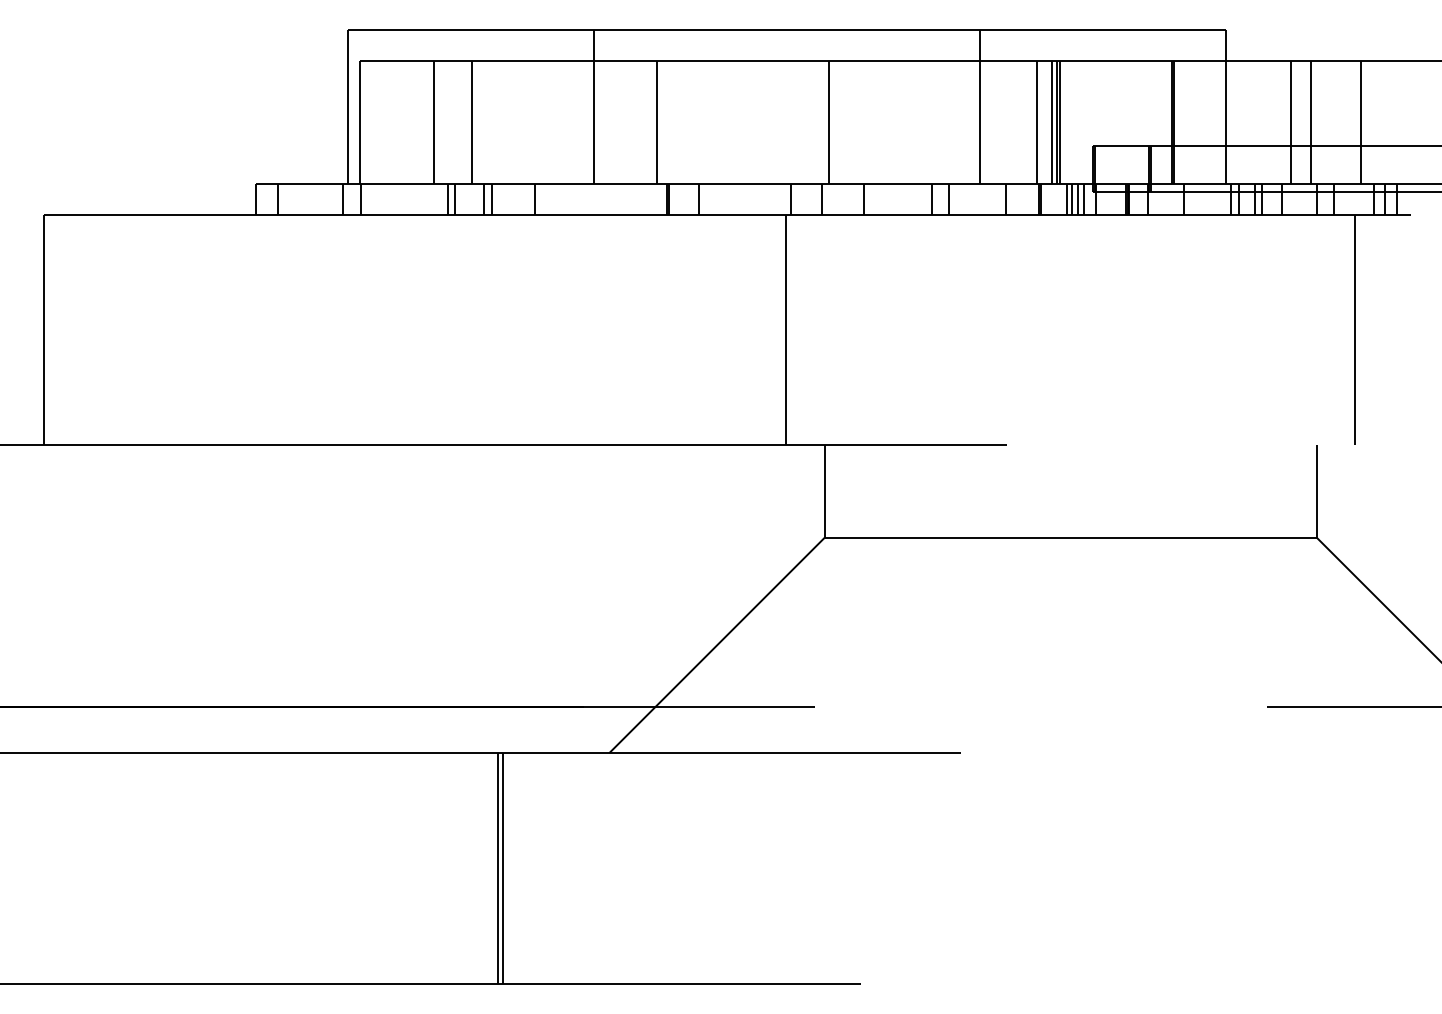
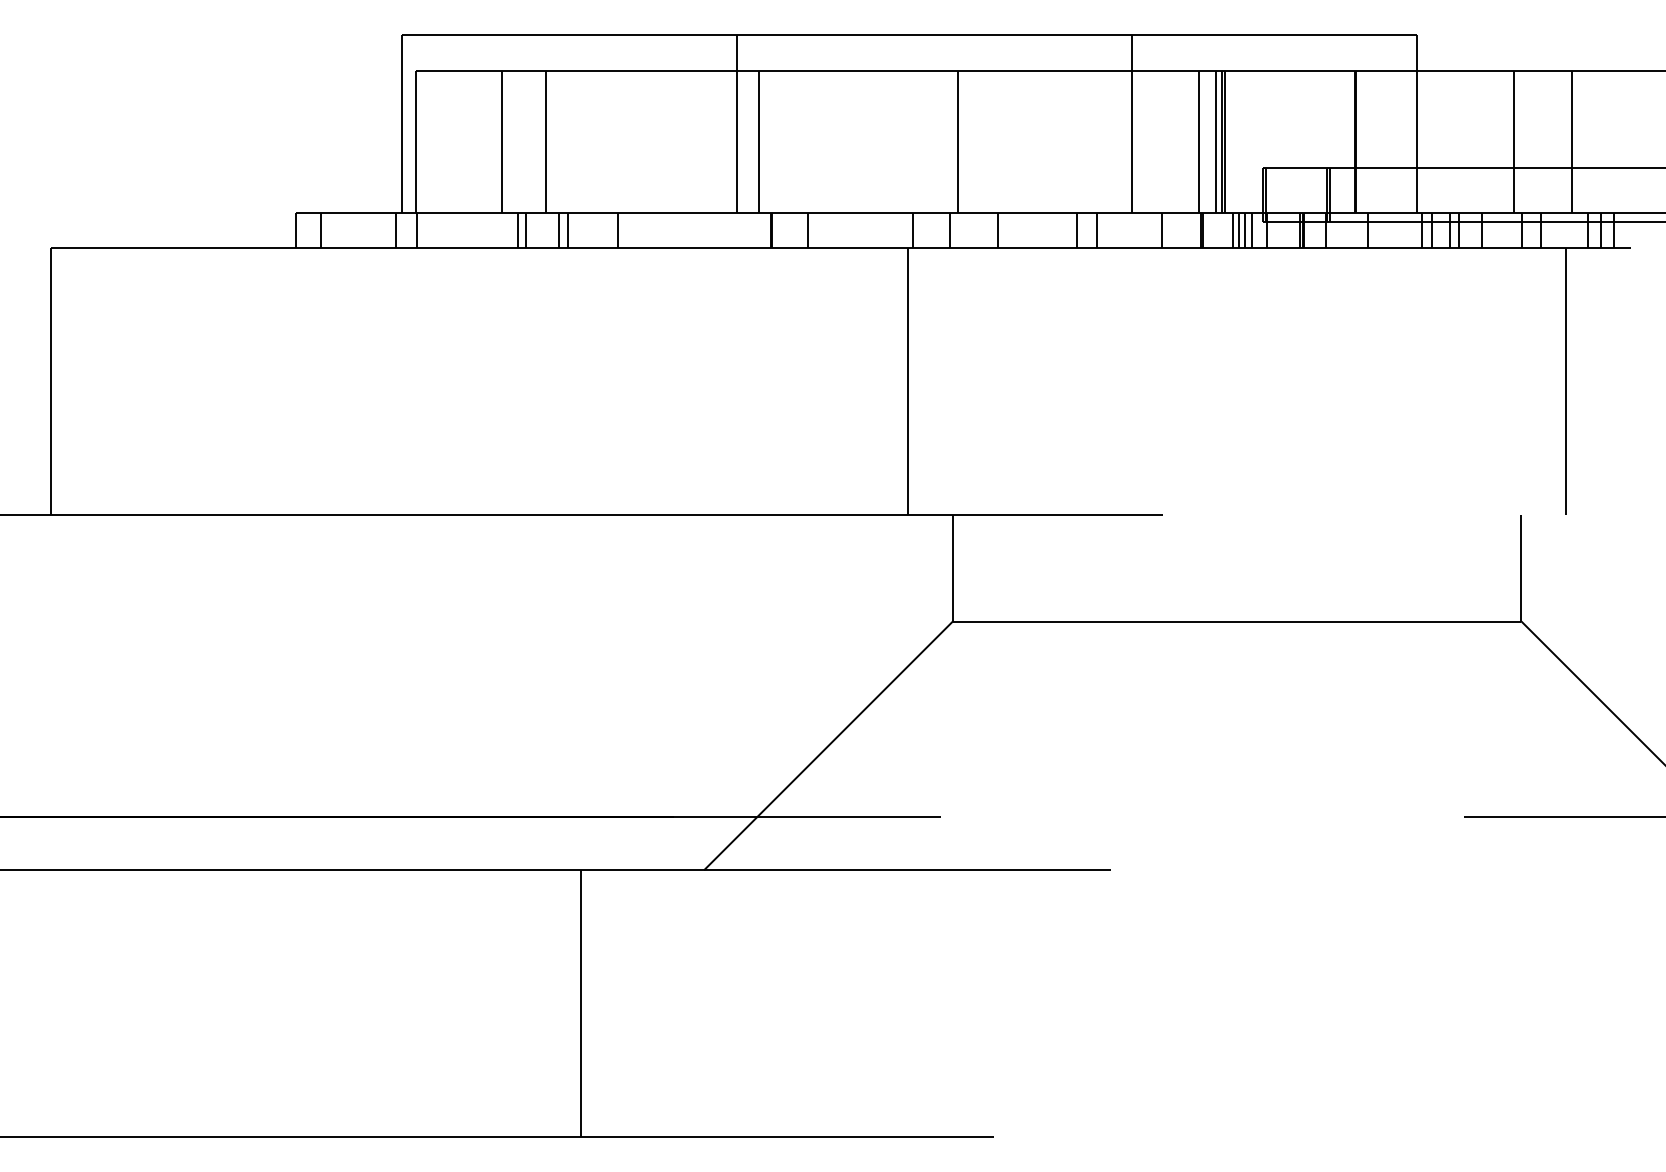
line: (593, 106) -> (736, 123), moved
line: (1290, 122) -> (1491, 141), removed
line: (498, 868) -> (575, 1003), removed

